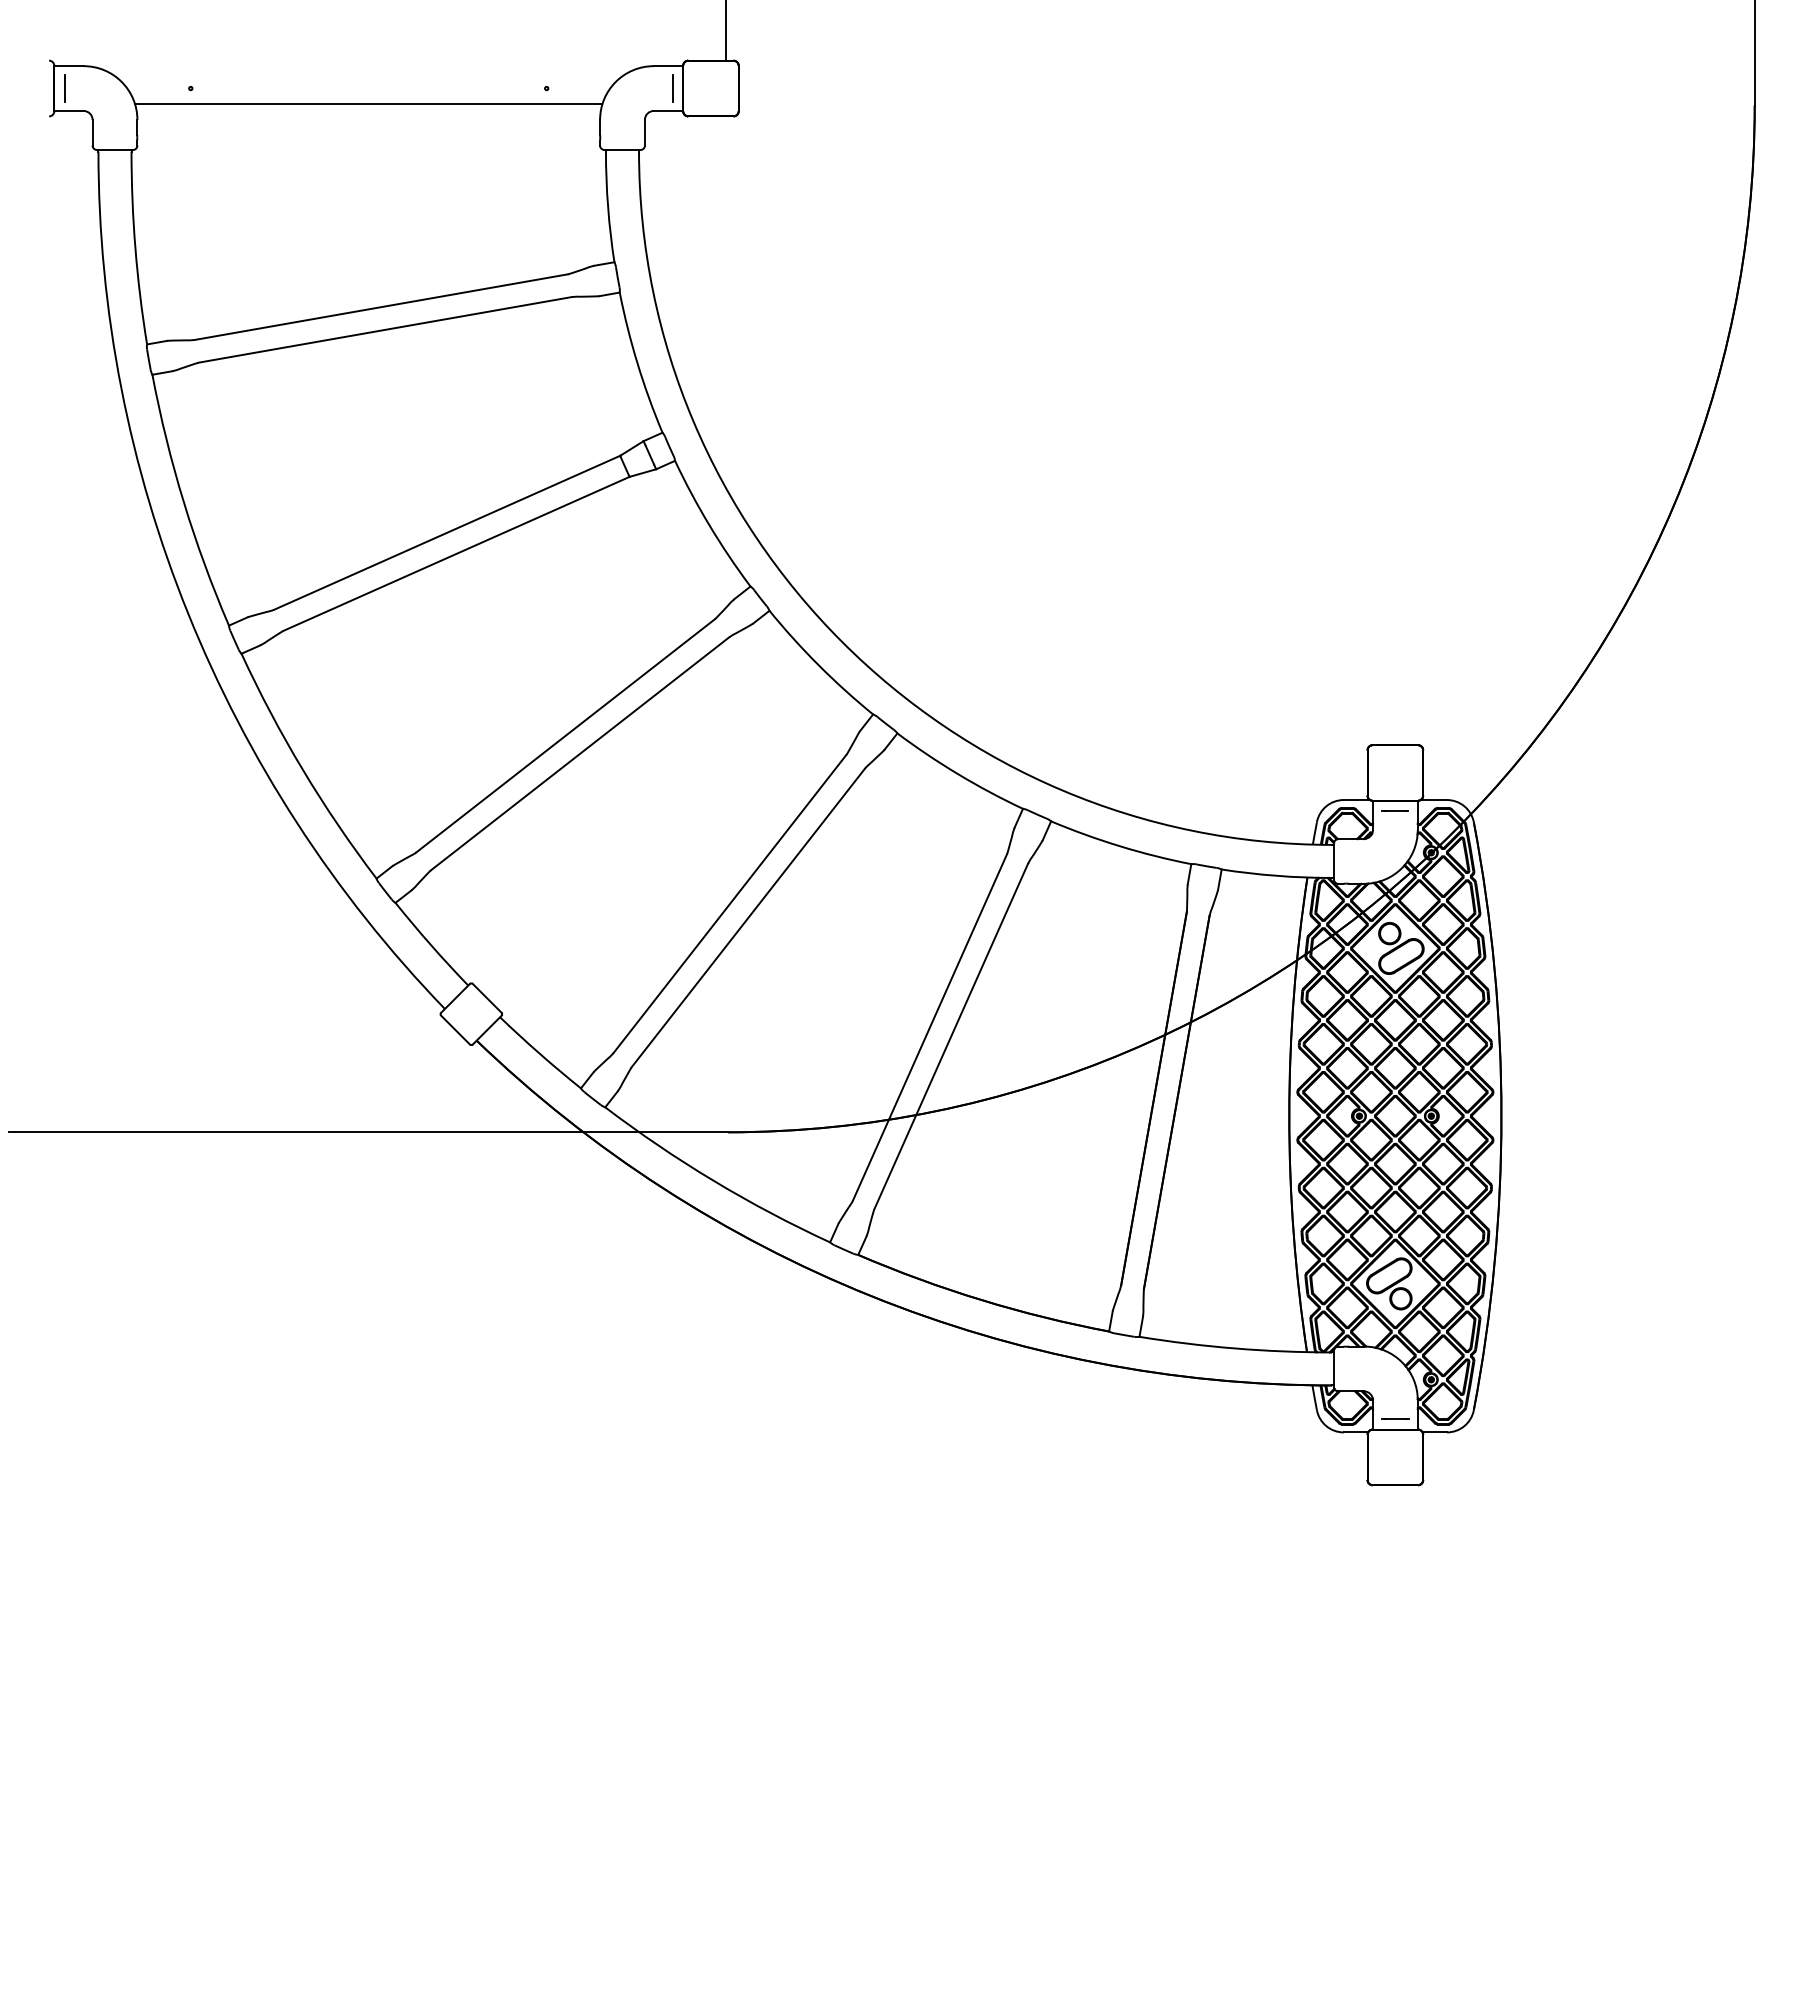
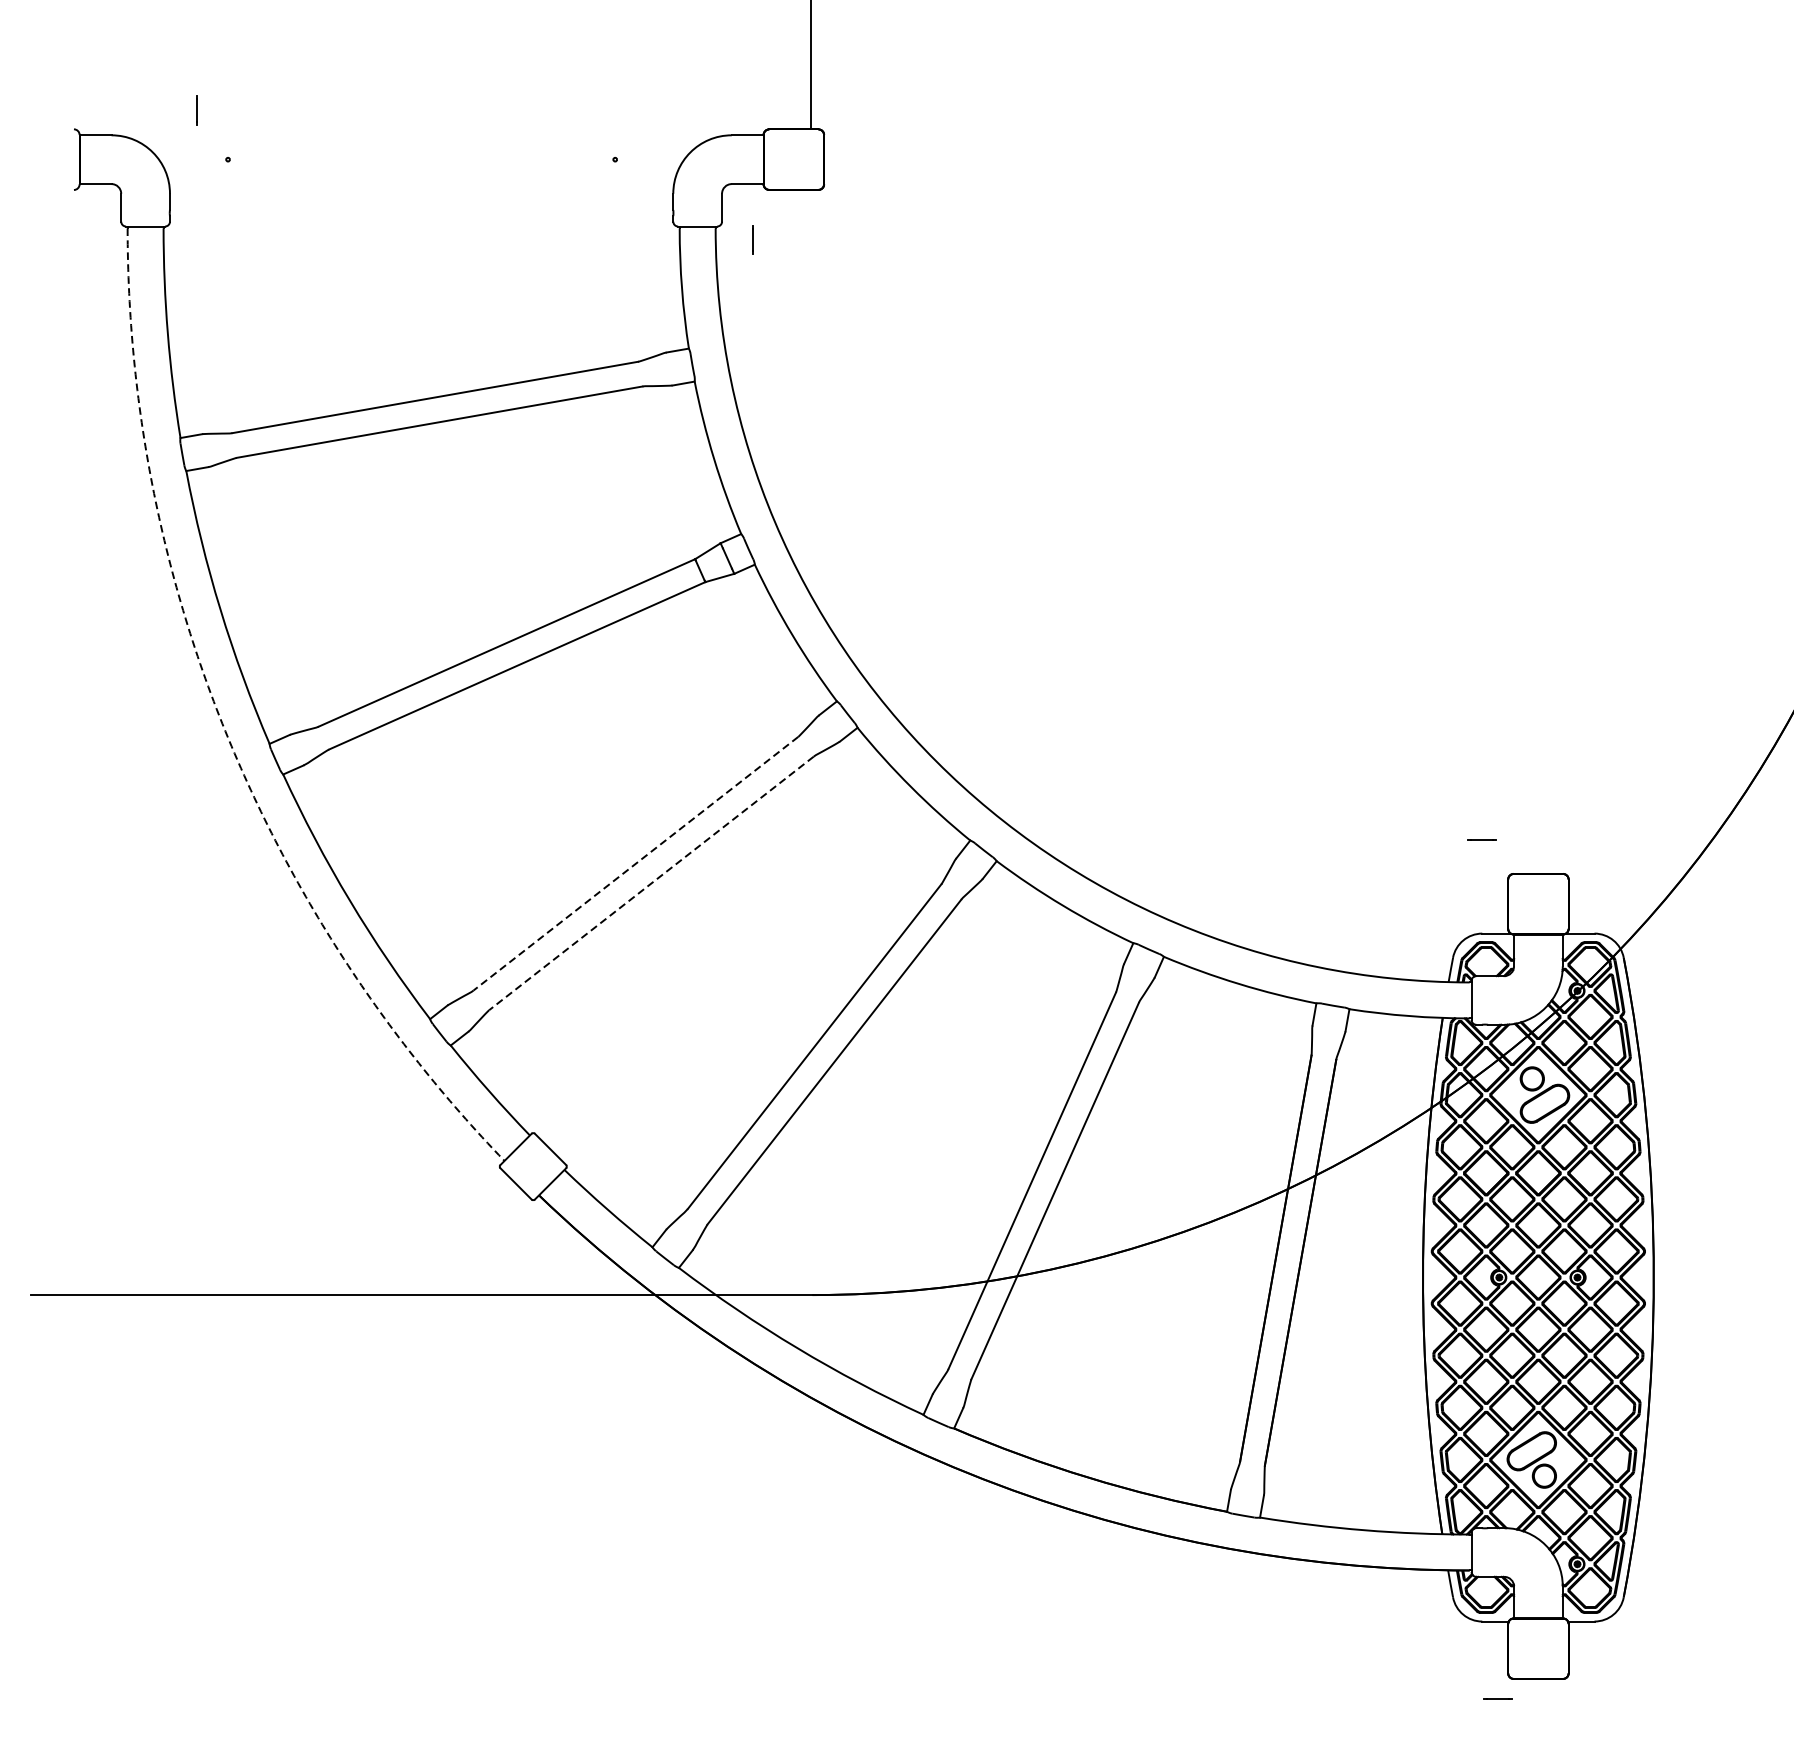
line: (64, 88) -> (197, 110), moved
line: (672, 88) -> (752, 240), moved
line: (368, 103) -> (421, 175), removed
arc: (188, 614) -> (225, 731), solid -> dashed
line: (565, 736) -> (635, 864), solid -> dashed
line: (579, 754) -> (650, 884), solid -> dashed
line: (1394, 810) -> (1480, 839), moved
line: (1395, 1418) -> (1498, 1697), moved

